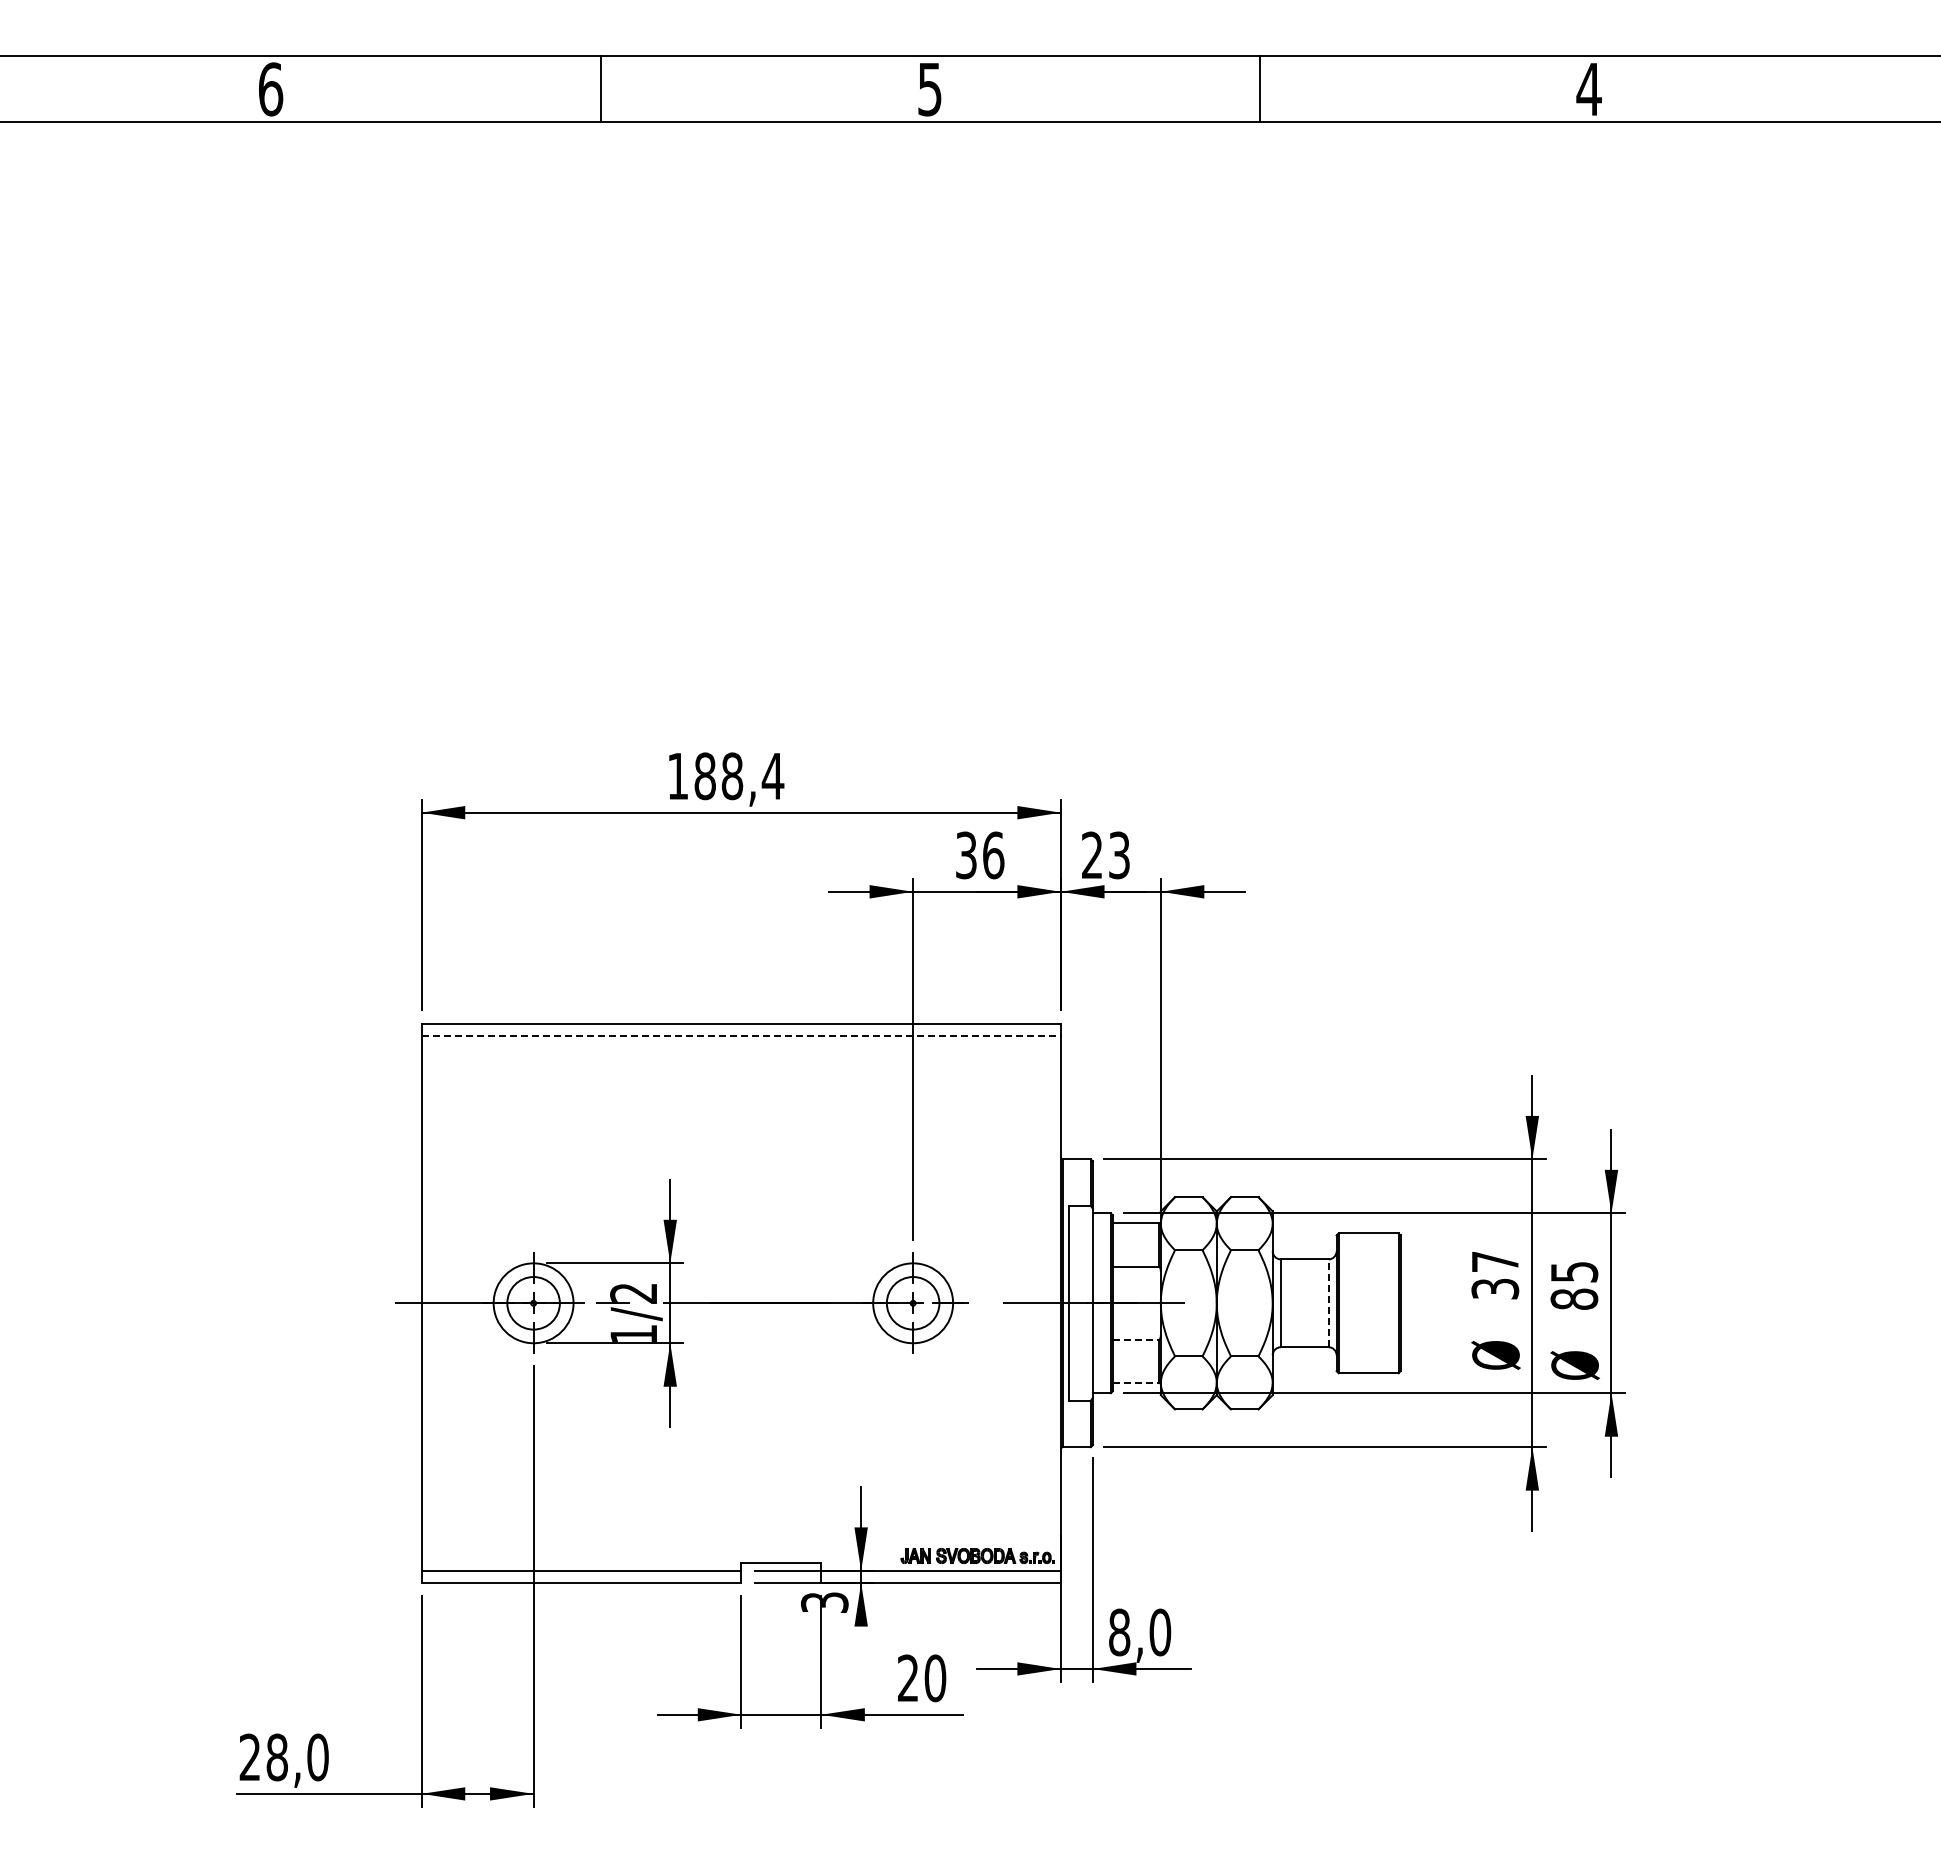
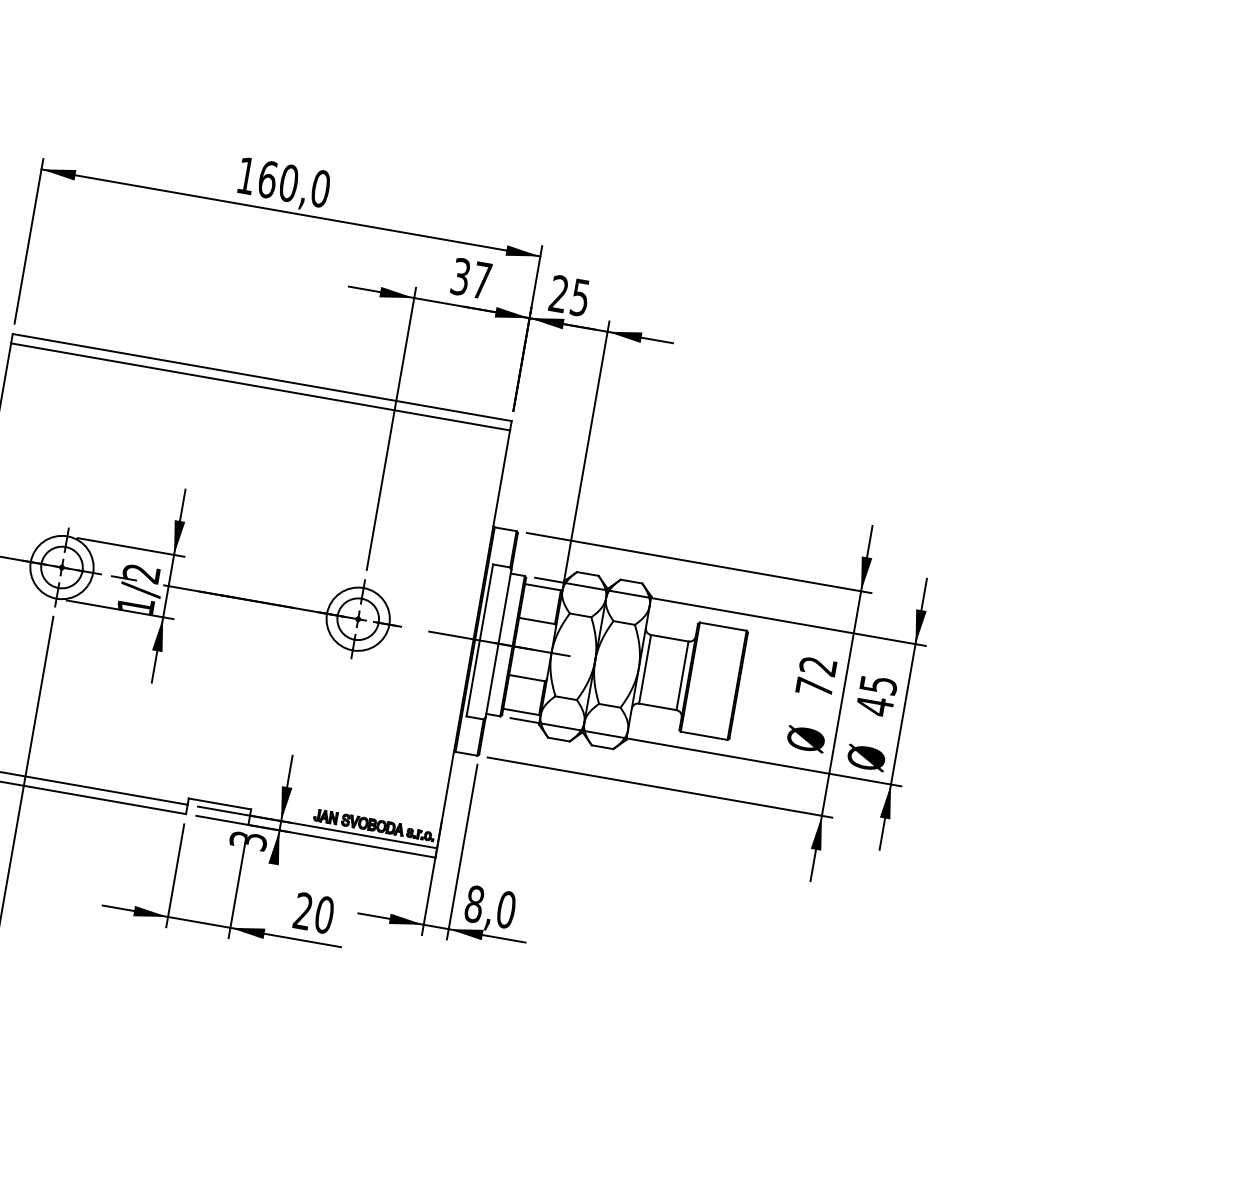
text: (739, 776) -> (294, 184), 188,4 -> 160,0
text: (1119, 854) -> (580, 297), 23 -> 25
text: (993, 855) -> (481, 280), 36 -> 37
line: (741, 1035) -> (260, 386), dashed -> solid
text: (1495, 1275) -> (816, 676), 37 -> 72
text: (1574, 1299) -> (874, 706), 85 -> 45
line: (1328, 1303) -> (682, 675), dashed -> solid
line: (1135, 1339) -> (526, 677), dashed -> solid
line: (1135, 1383) -> (520, 712), dashed -> solid

